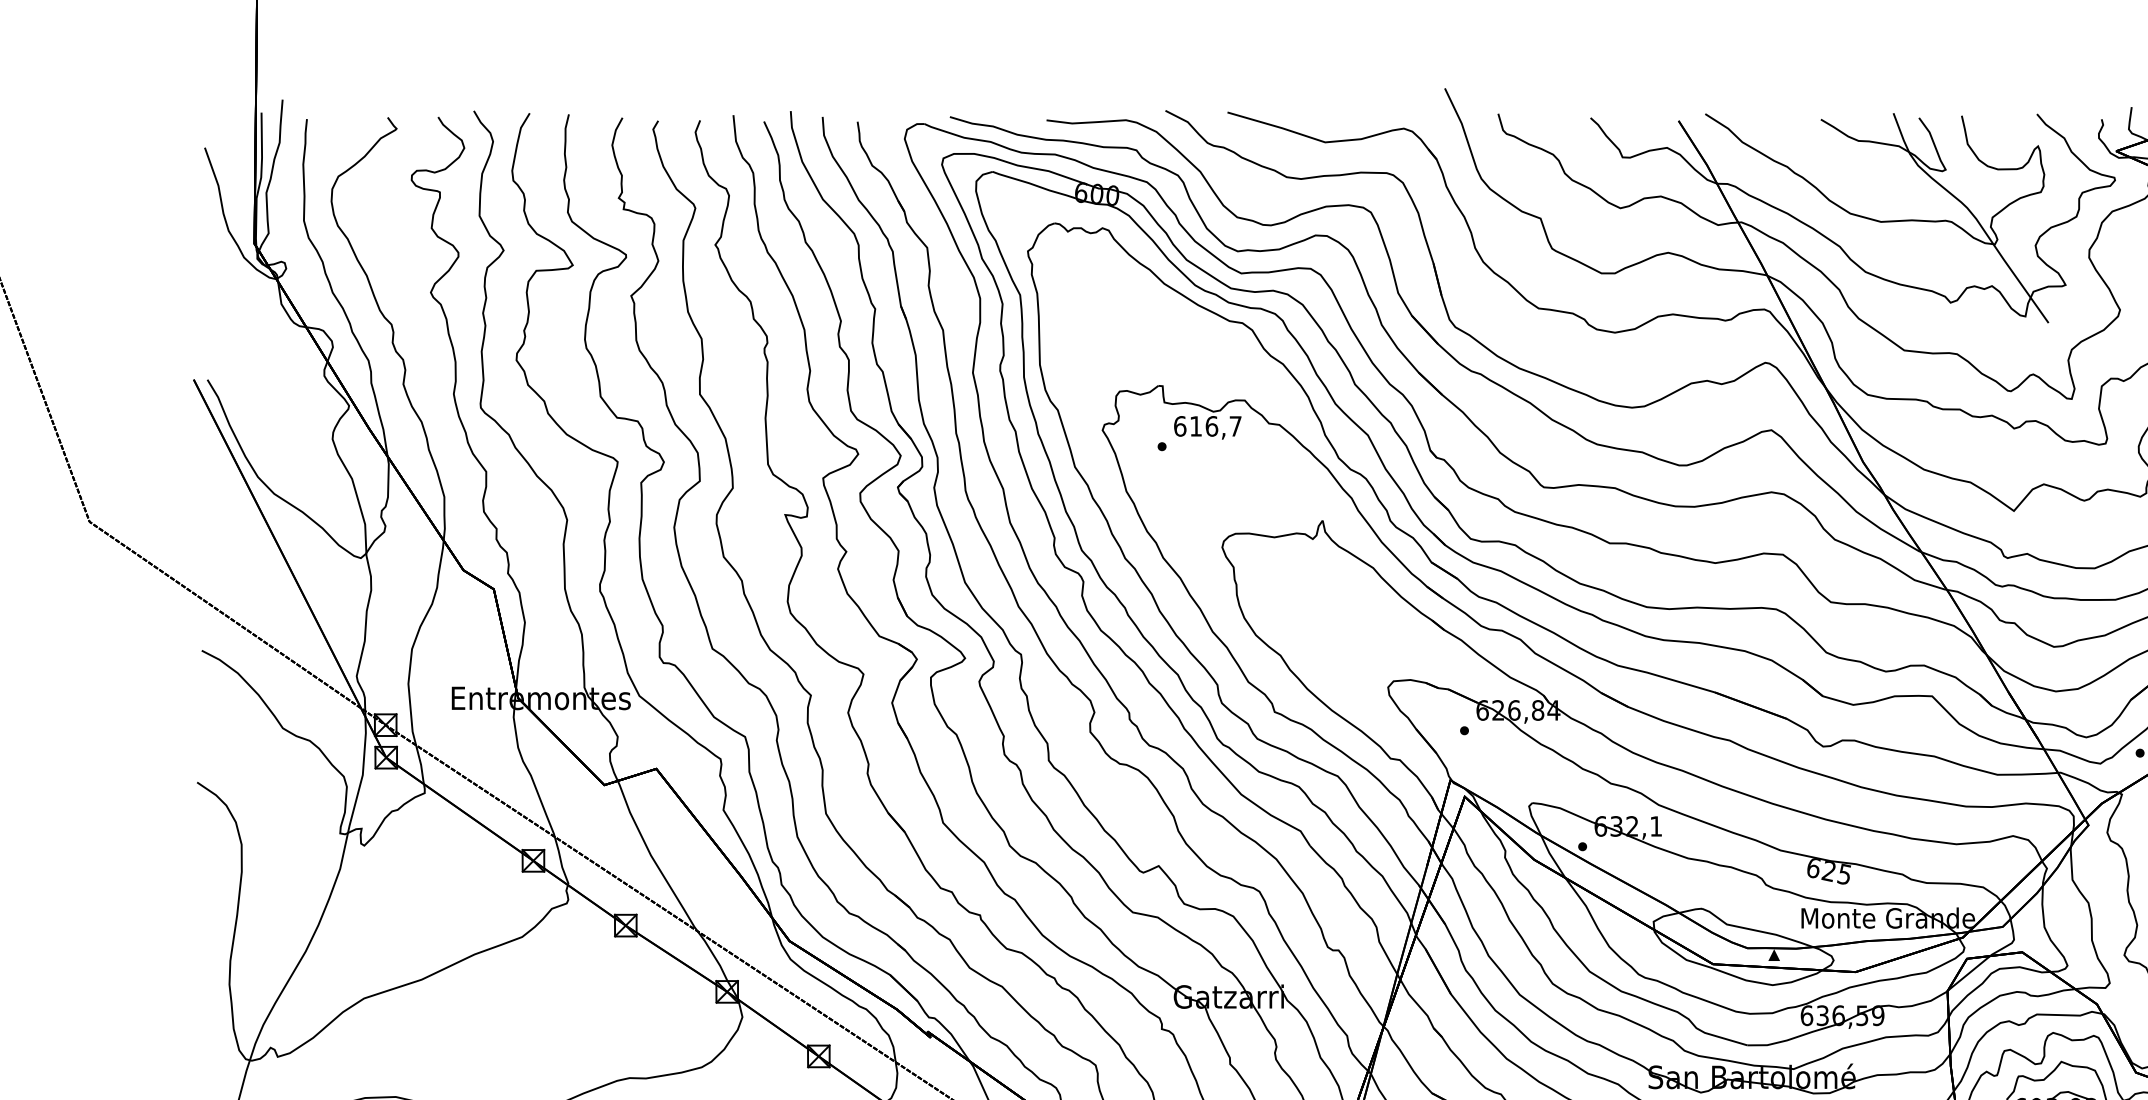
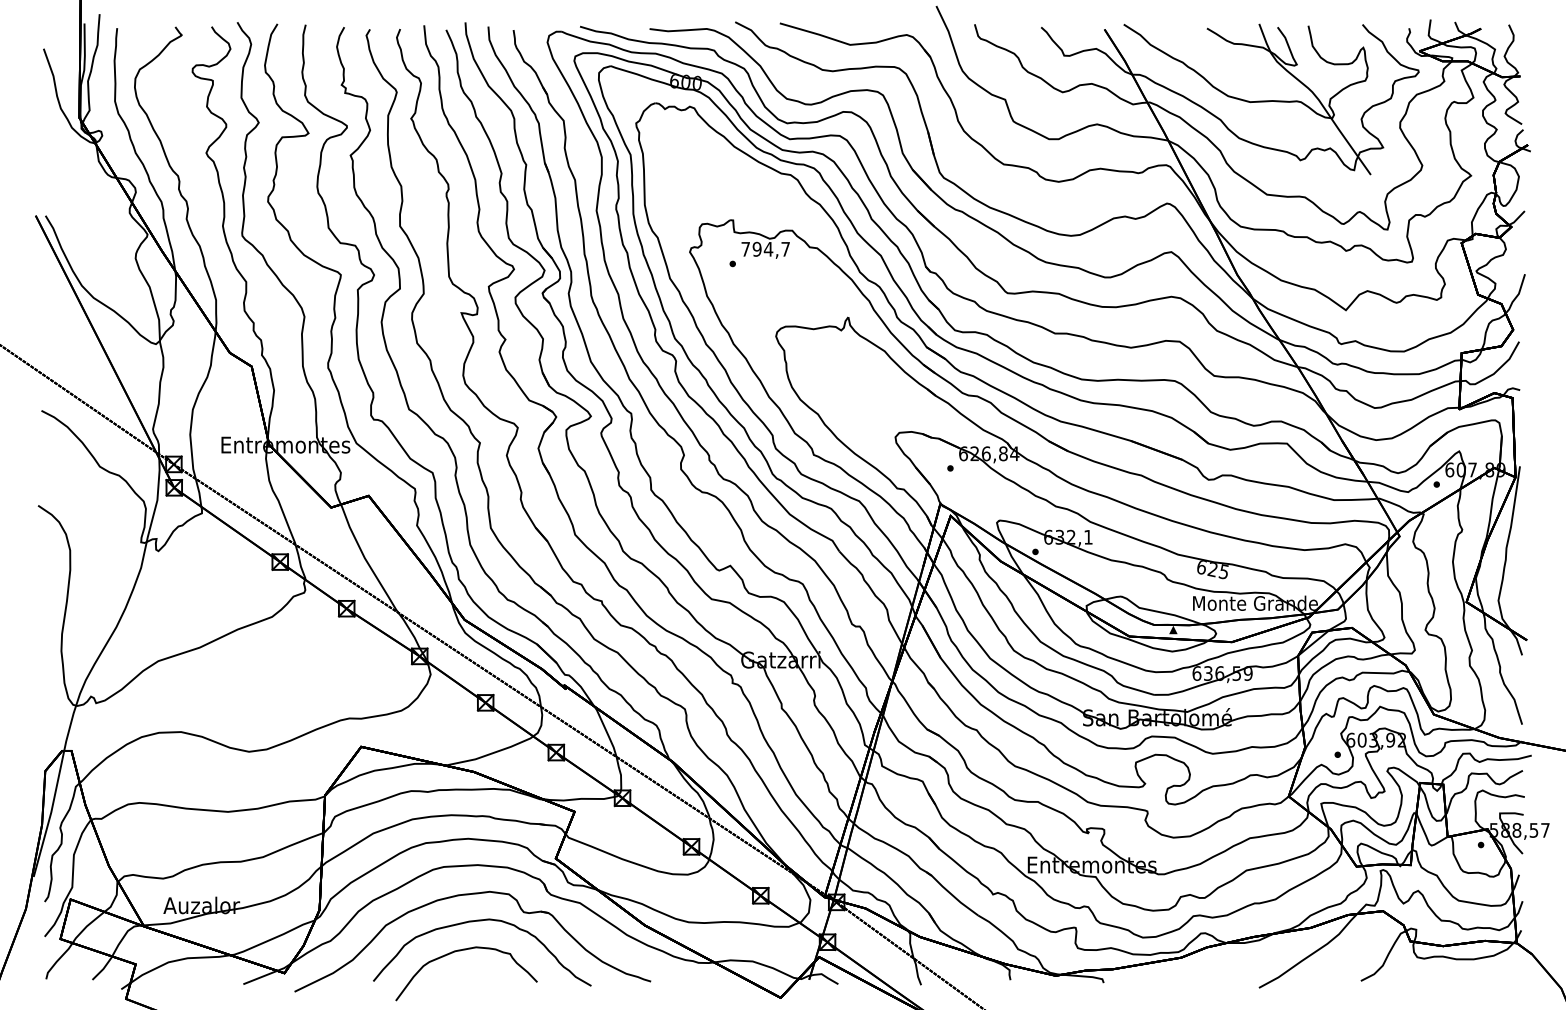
text: (1196, 425) -> (757, 248), 616,7 -> 794,7

